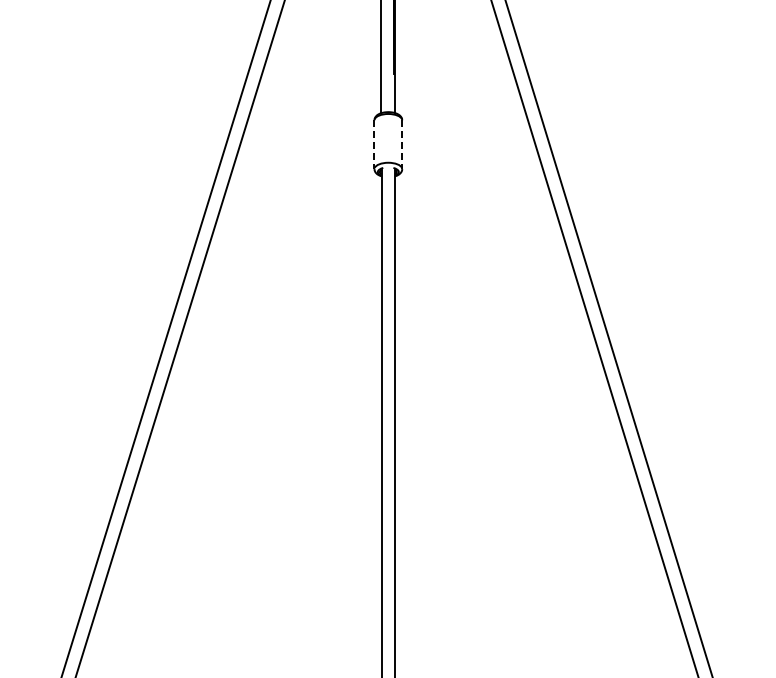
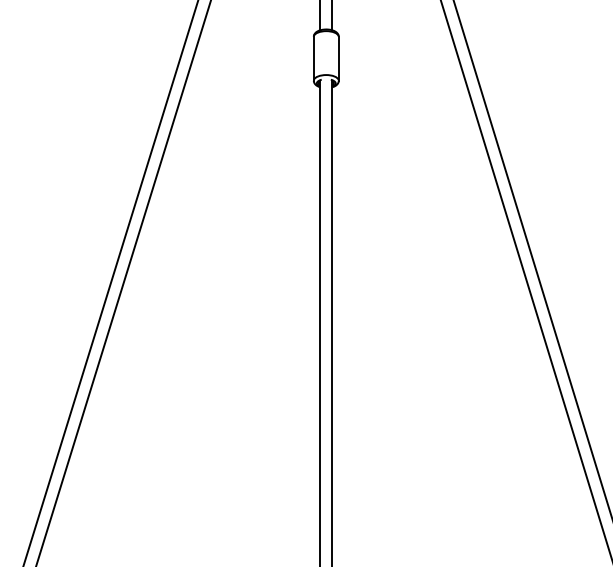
line: (374, 145) -> (313, 59), dashed -> solid
line: (402, 145) -> (339, 59), dashed -> solid

